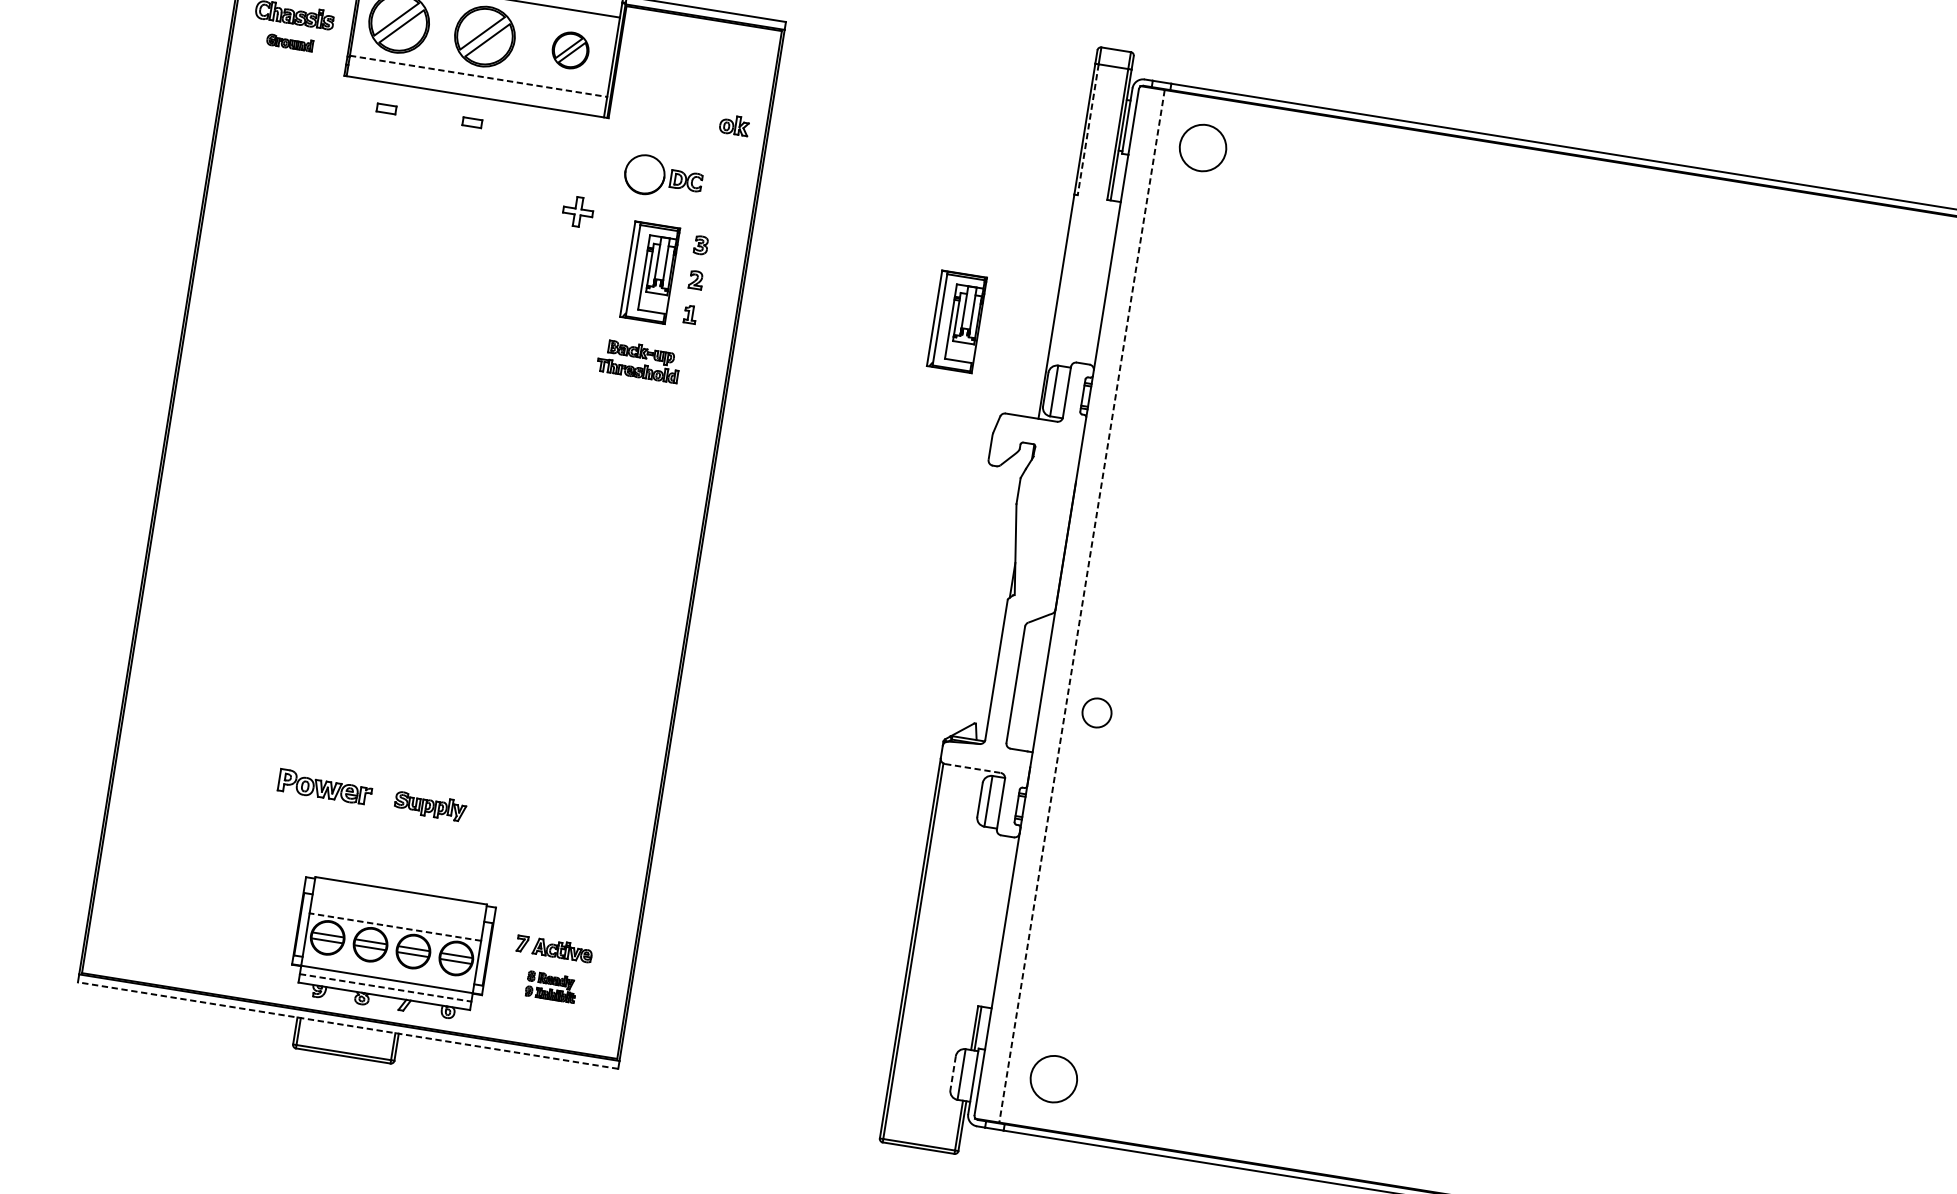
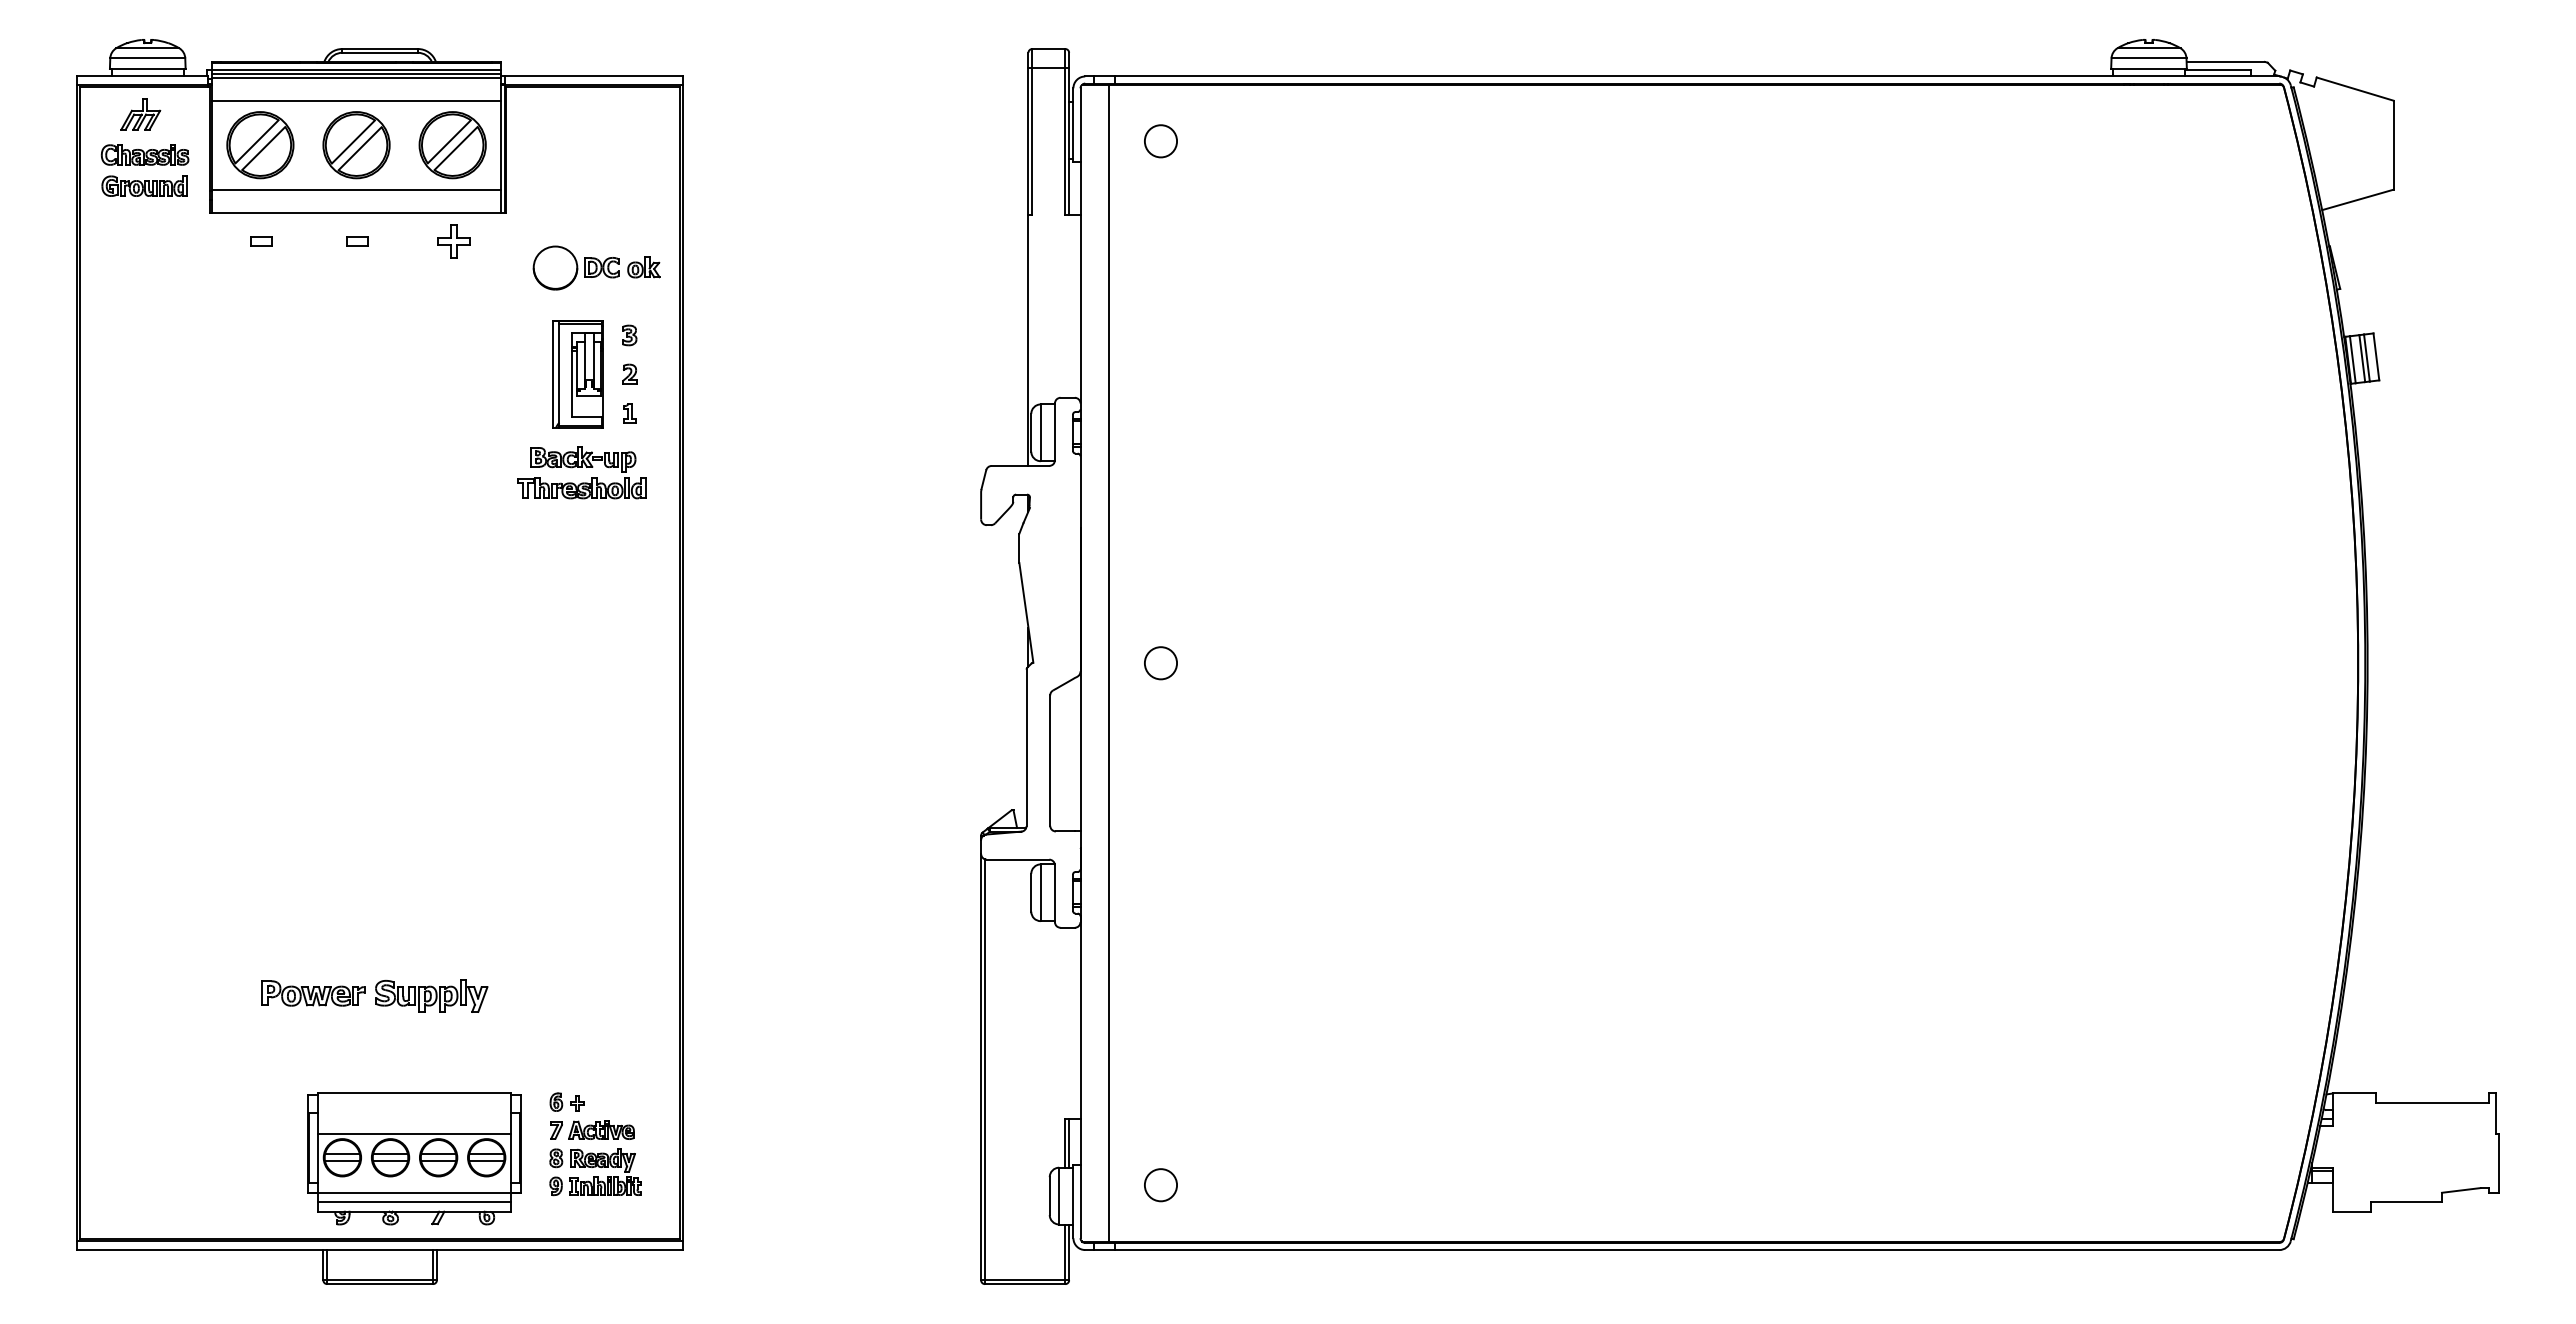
part: (290, 42) -> (144, 185), size x1.67
part: (570, 50) -> (452, 145), size x1.67
line: (479, 76) -> (357, 189), dashed -> solid
part: (734, 125) -> (643, 267), moved
line: (1088, 129) -> (1032, 141), dashed -> solid
circle: (1202, 148) -> (1160, 141), size x0.62
part: (577, 211) -> (453, 241), moved
part: (956, 321) -> (921, 374), removed
part: (638, 360) -> (581, 472), size x1.43
line: (1081, 606) -> (1108, 663), dashed -> solid
circle: (1096, 713) -> (1160, 663), moved
line: (973, 768) -> (1018, 859), dashed -> solid
part: (430, 805) -> (431, 995), size x1.43
part: (535, 919) -> (566, 1101), added
line: (395, 927) -> (414, 1134), dashed -> solid
part: (551, 987) -> (595, 1172), size x1.67
line: (386, 988) -> (415, 1202), dashed -> solid
line: (348, 1026) -> (380, 1250), dashed -> solid
line: (952, 1073) -> (1049, 1196), dashed -> solid
circle: (1053, 1079) -> (1160, 1185), size x0.62

